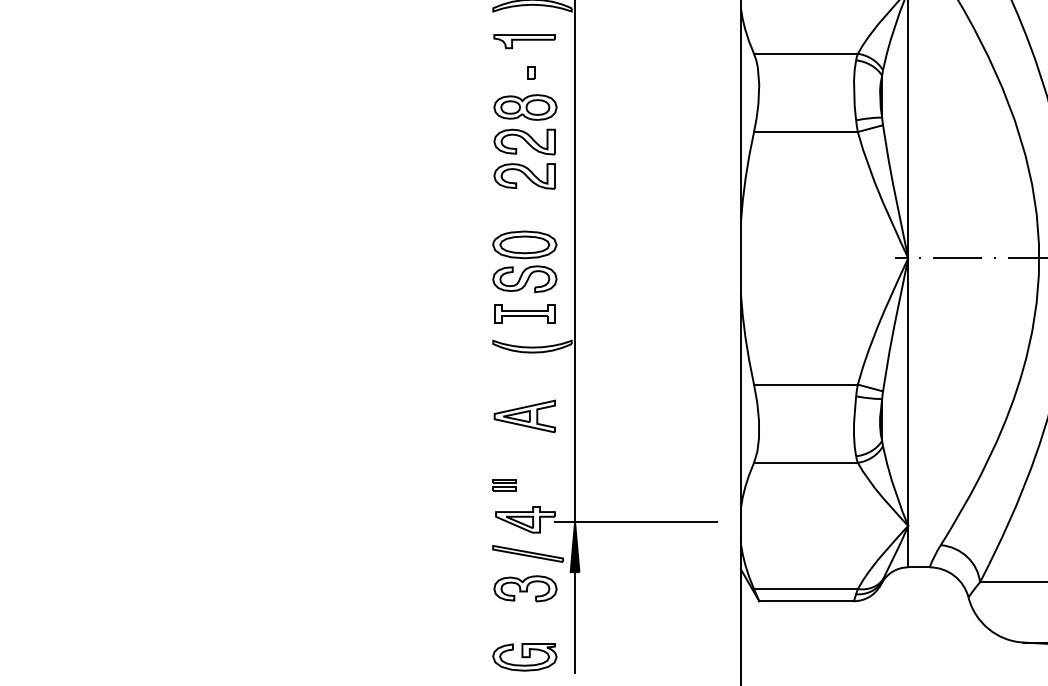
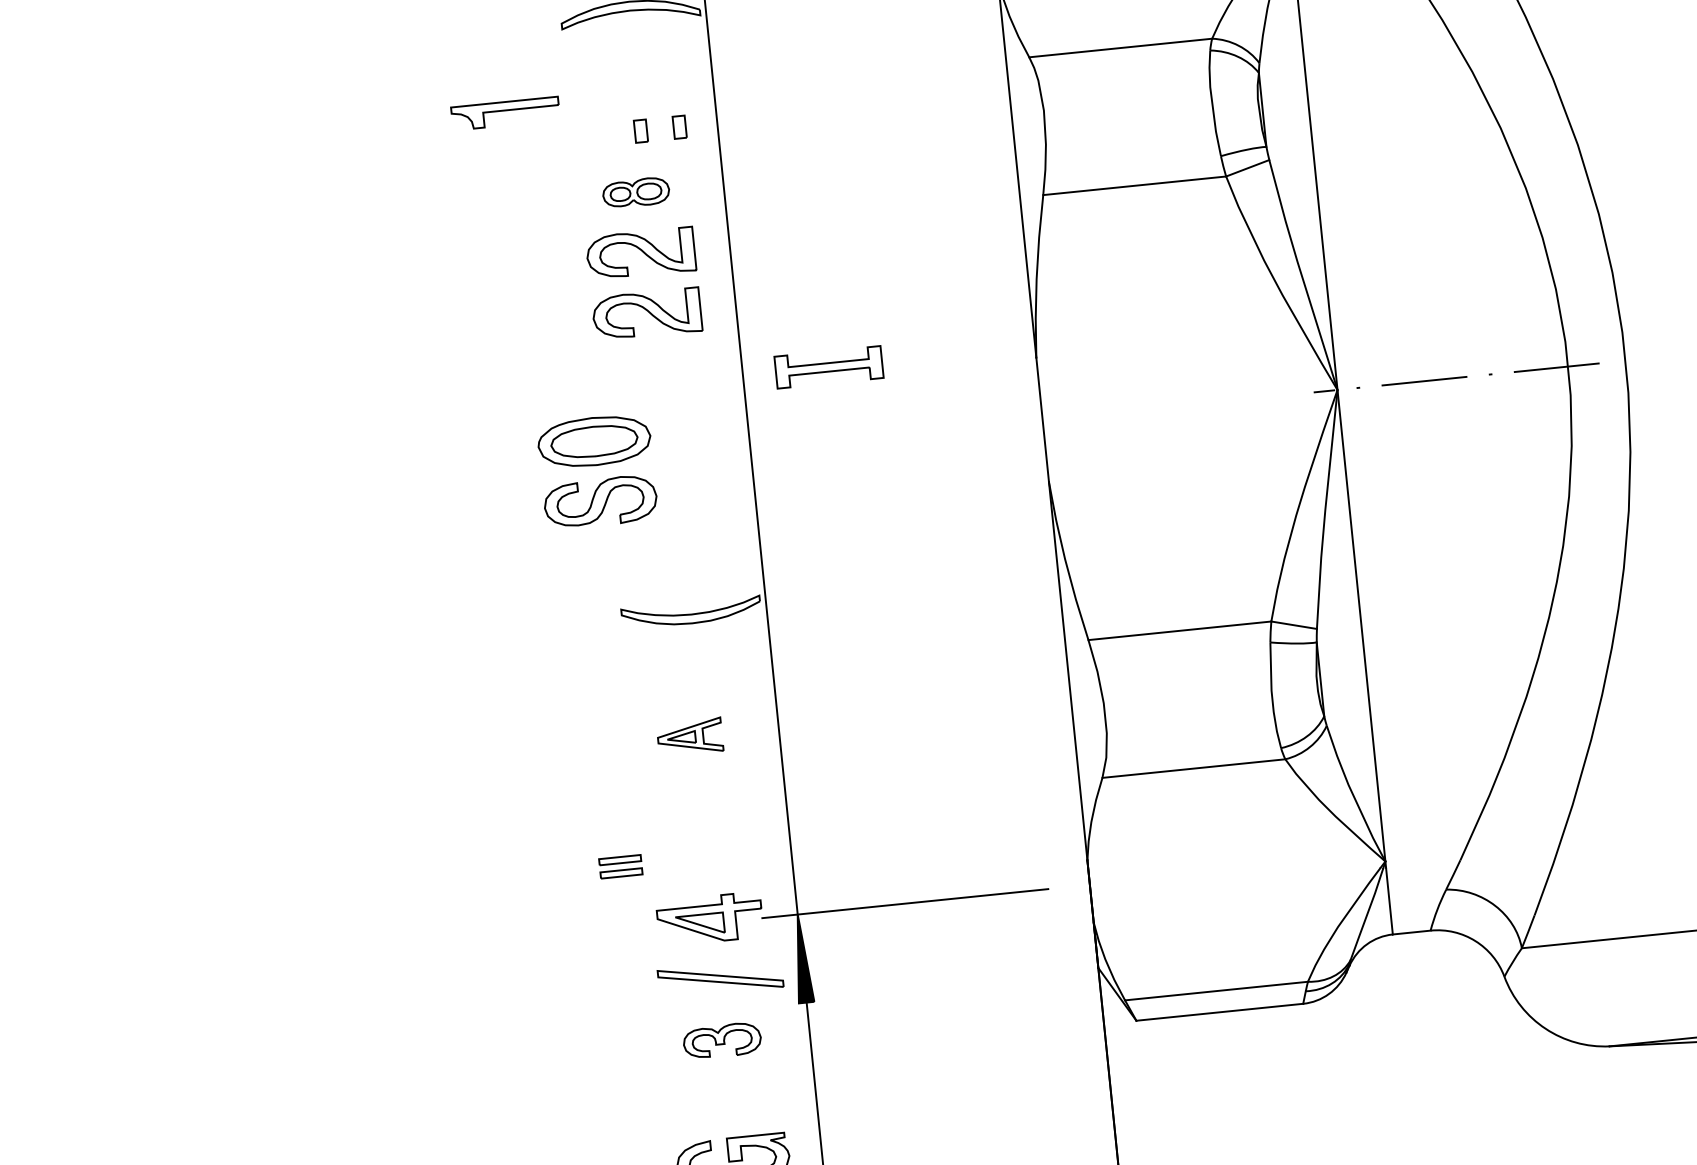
part: (524, 41) -> (505, 113), moved
part: (553, 72) -> (679, 126), added
part: (525, 107) -> (636, 192), size x0.6
part: (524, 261) -> (596, 470), moved
part: (524, 313) -> (828, 367), moved
part: (524, 416) -> (689, 737), size x0.6
part: (504, 485) -> (621, 867), moved
part: (525, 588) -> (722, 1040), size x0.7

